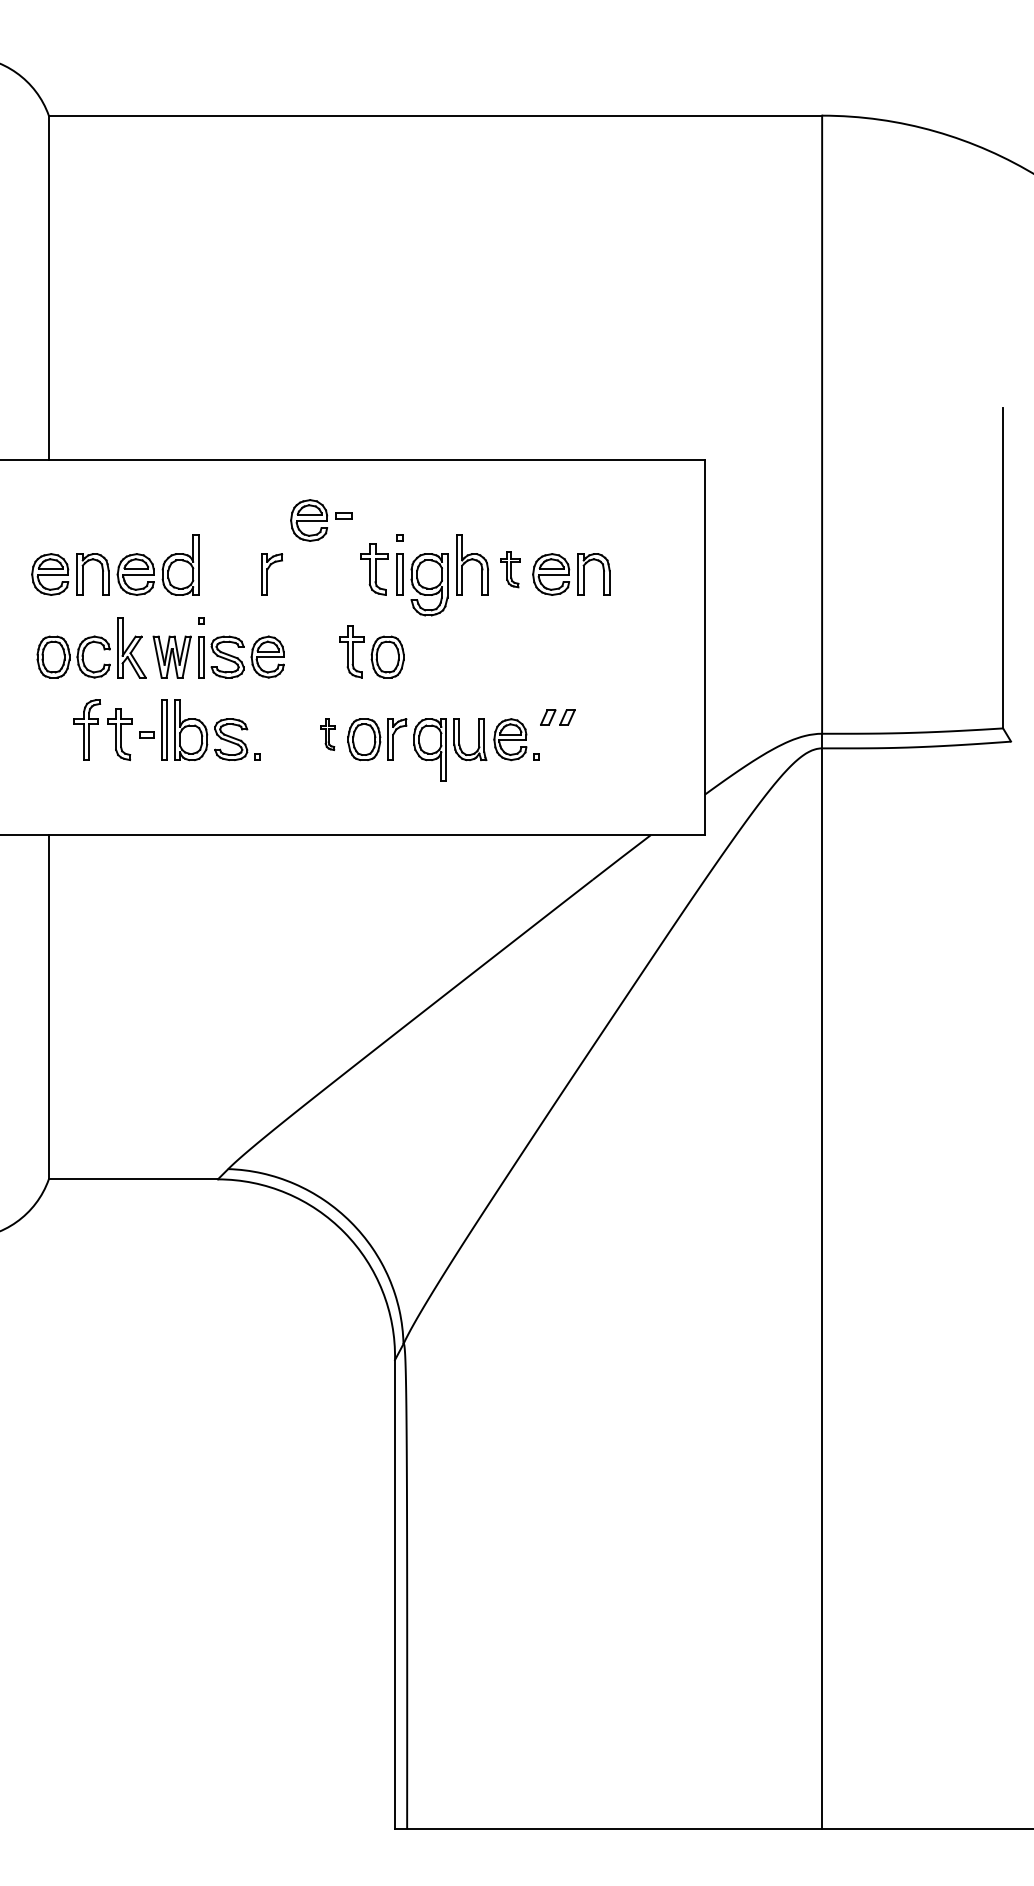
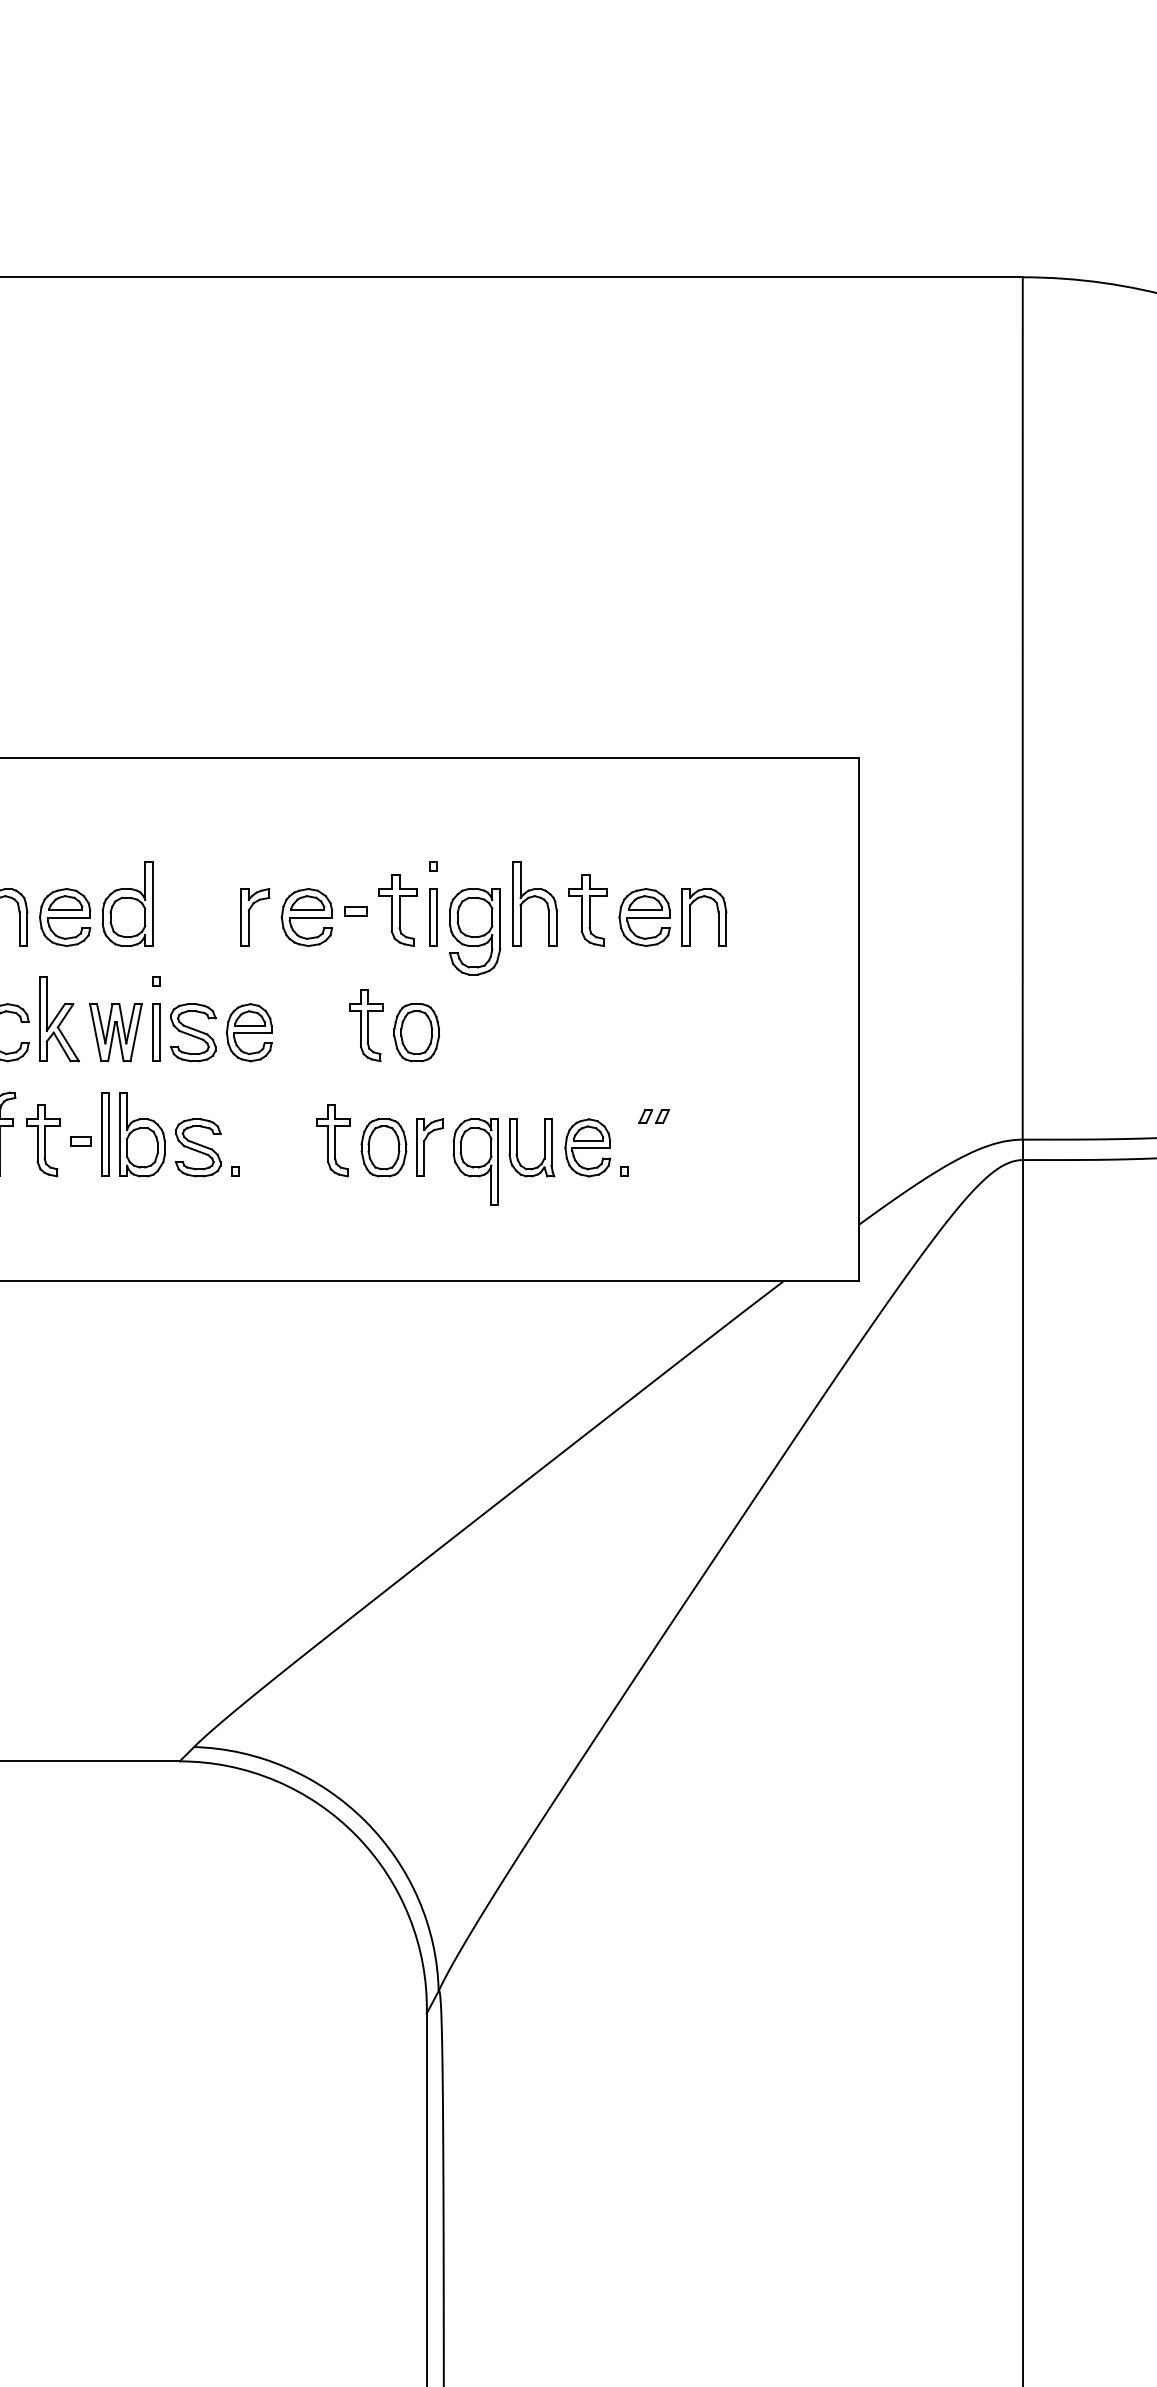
part: (321, 520) -> (324, 917), moved
part: (510, 569) -> (587, 910), size x1.43
part: (557, 716) -> (653, 1115), size x0.62
part: (327, 734) -> (332, 1140), size x1.67

